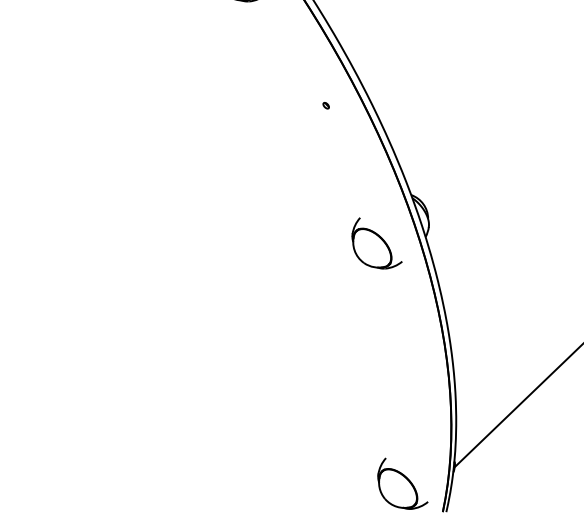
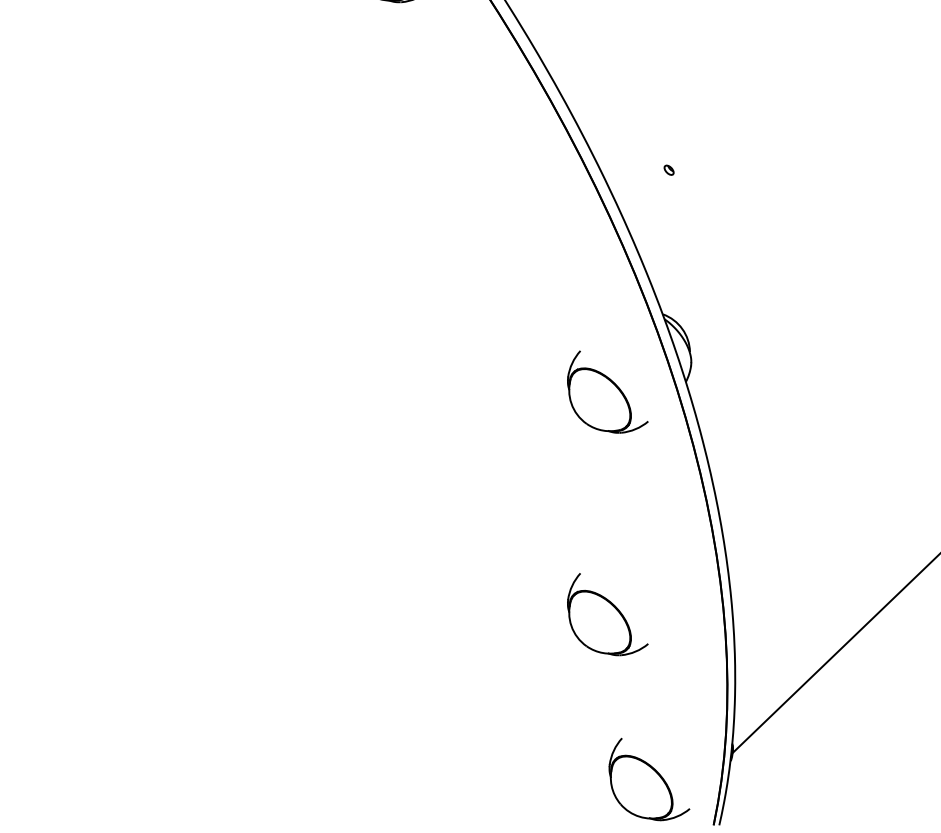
part: (325, 105) -> (667, 169), moved
part: (376, 381) -> (606, 614), added

